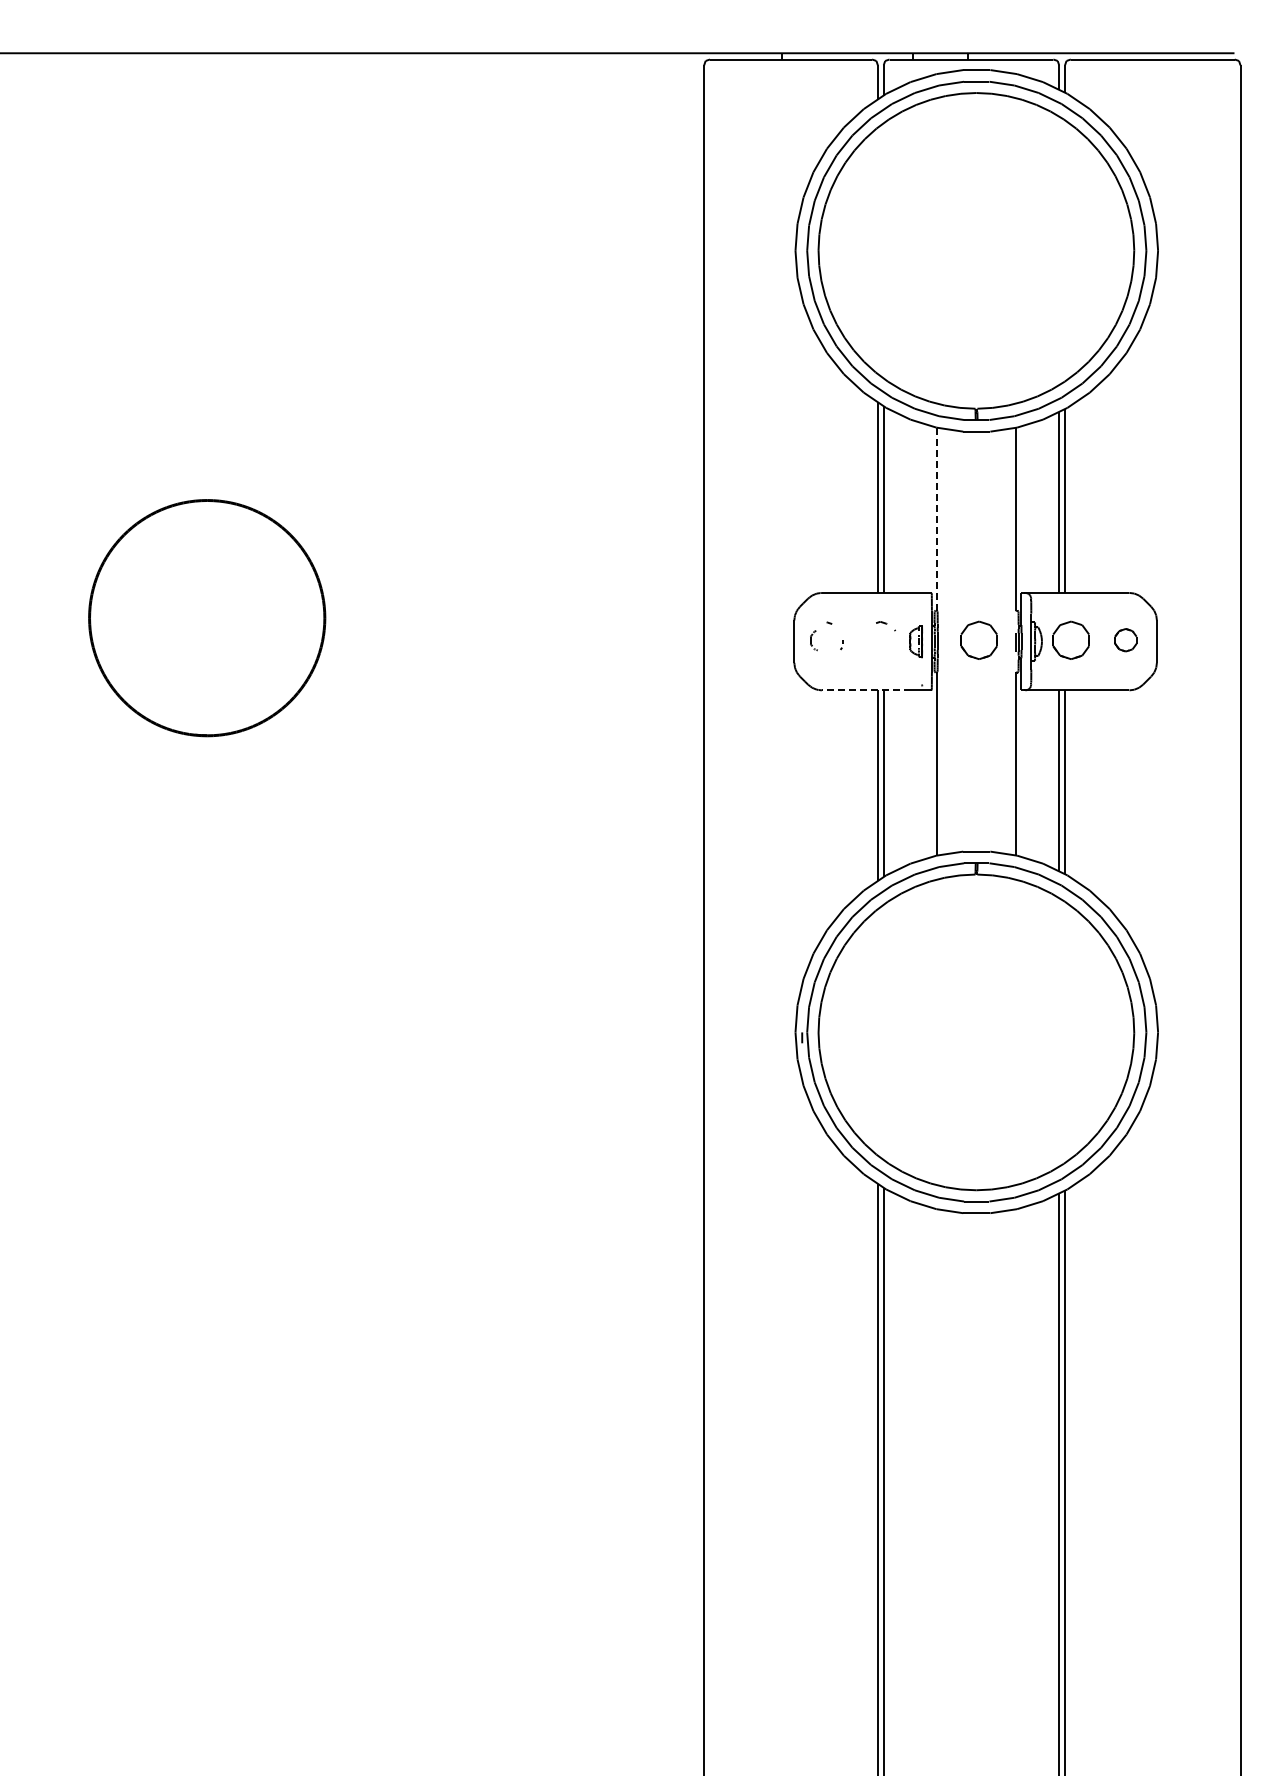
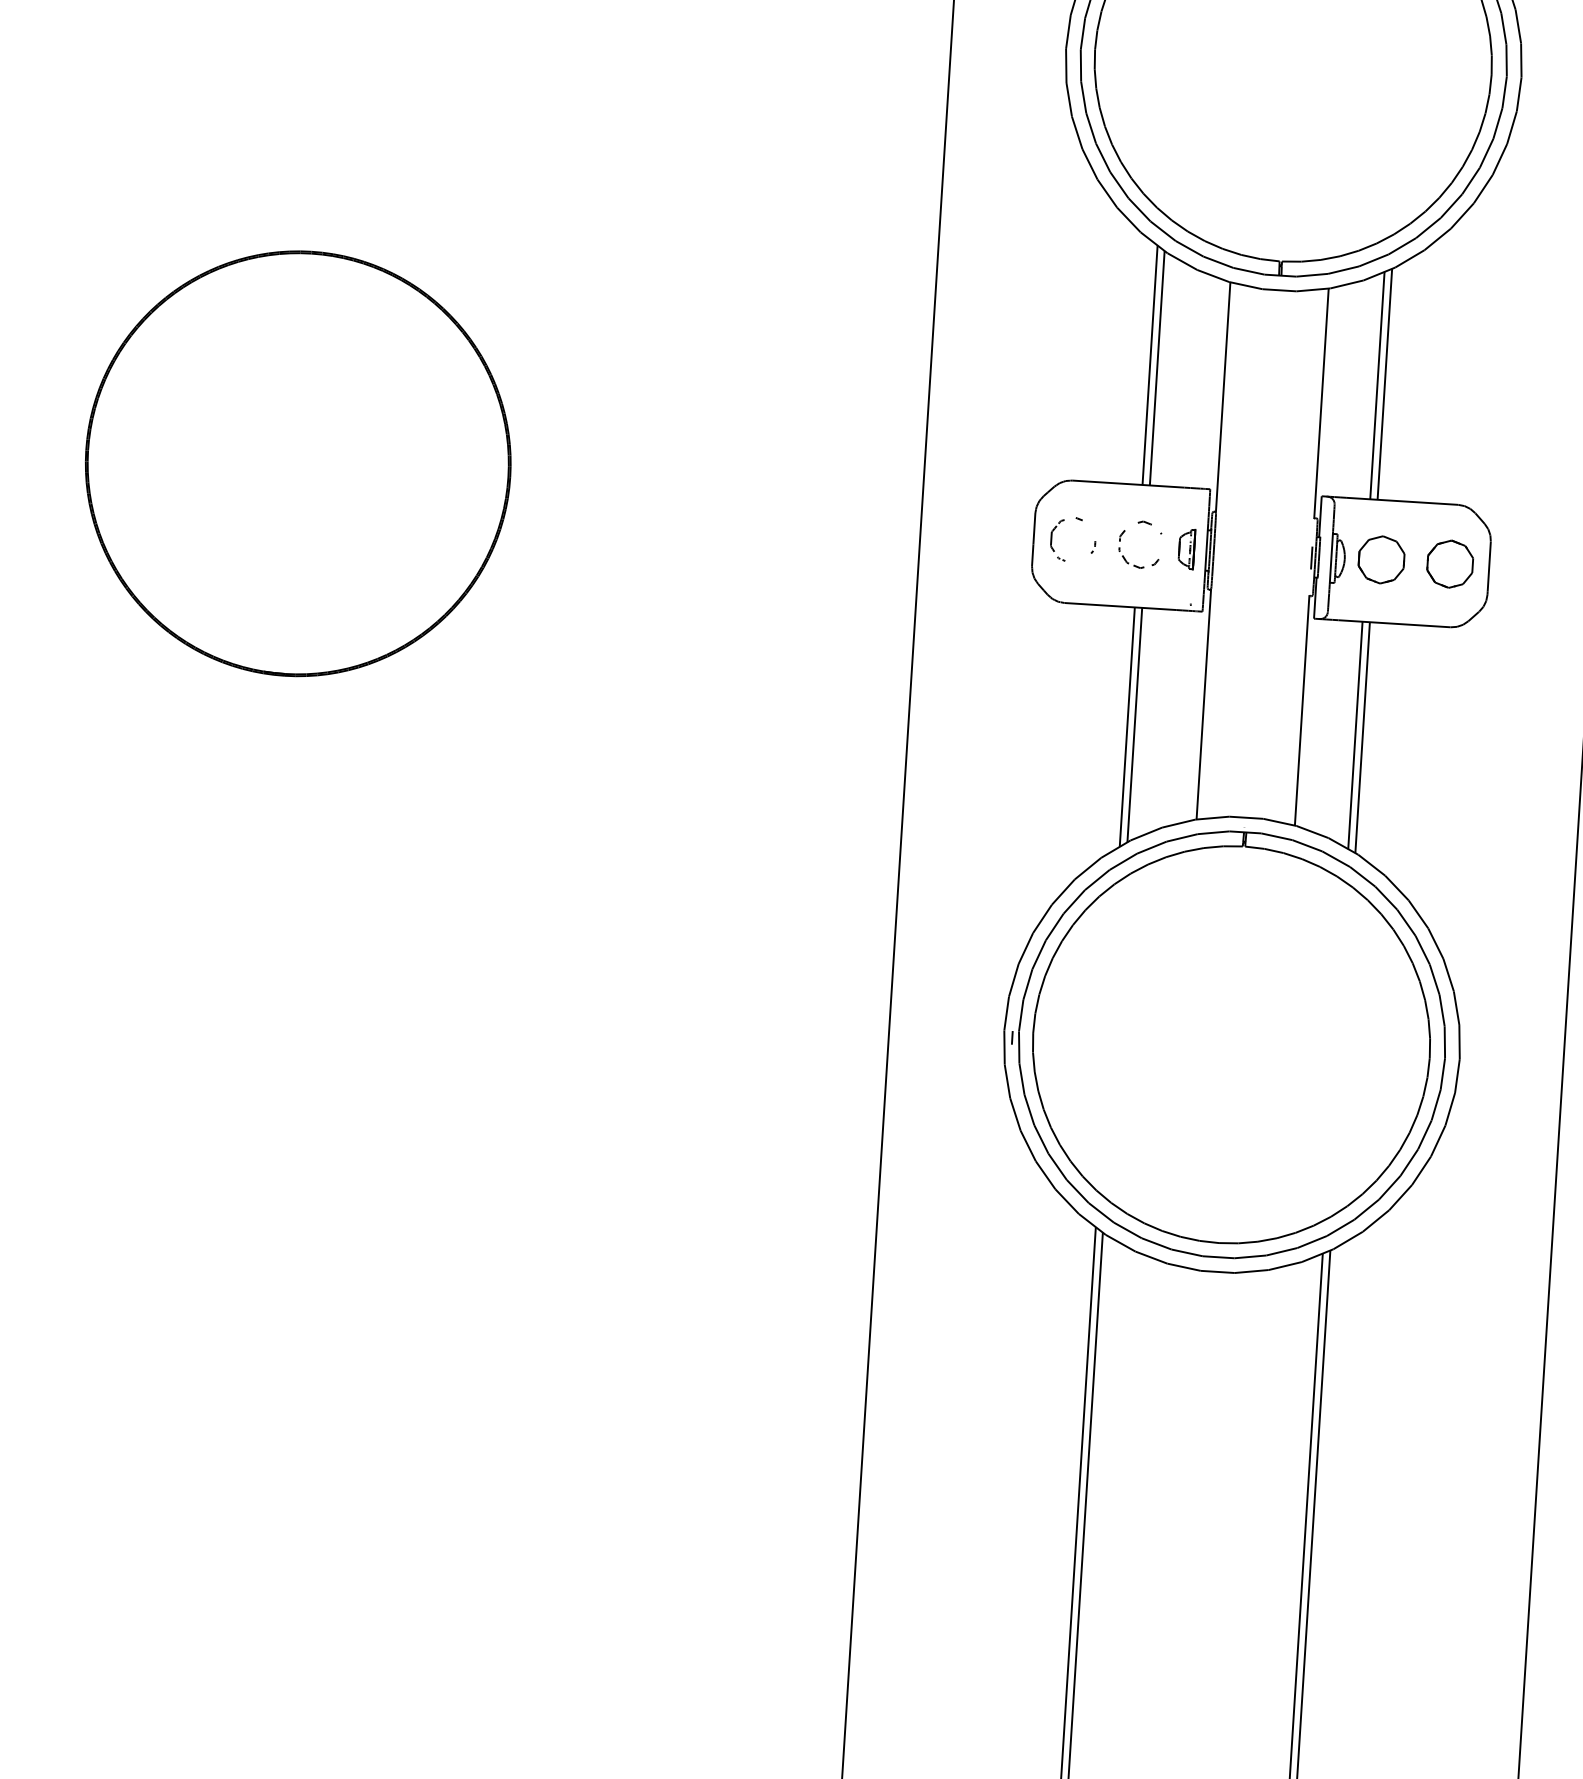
line: (937, 519) -> (1223, 397), dashed -> solid
part: (206, 617) -> (297, 462), size x1.43
part: (978, 639) -> (1265, 551), removed
part: (1125, 639) -> (1449, 563), size x1.67
part: (813, 640) -> (1057, 539), size x1.67
part: (876, 656) -> (1135, 564), added
line: (866, 690) -> (1120, 606), dashed -> solid

